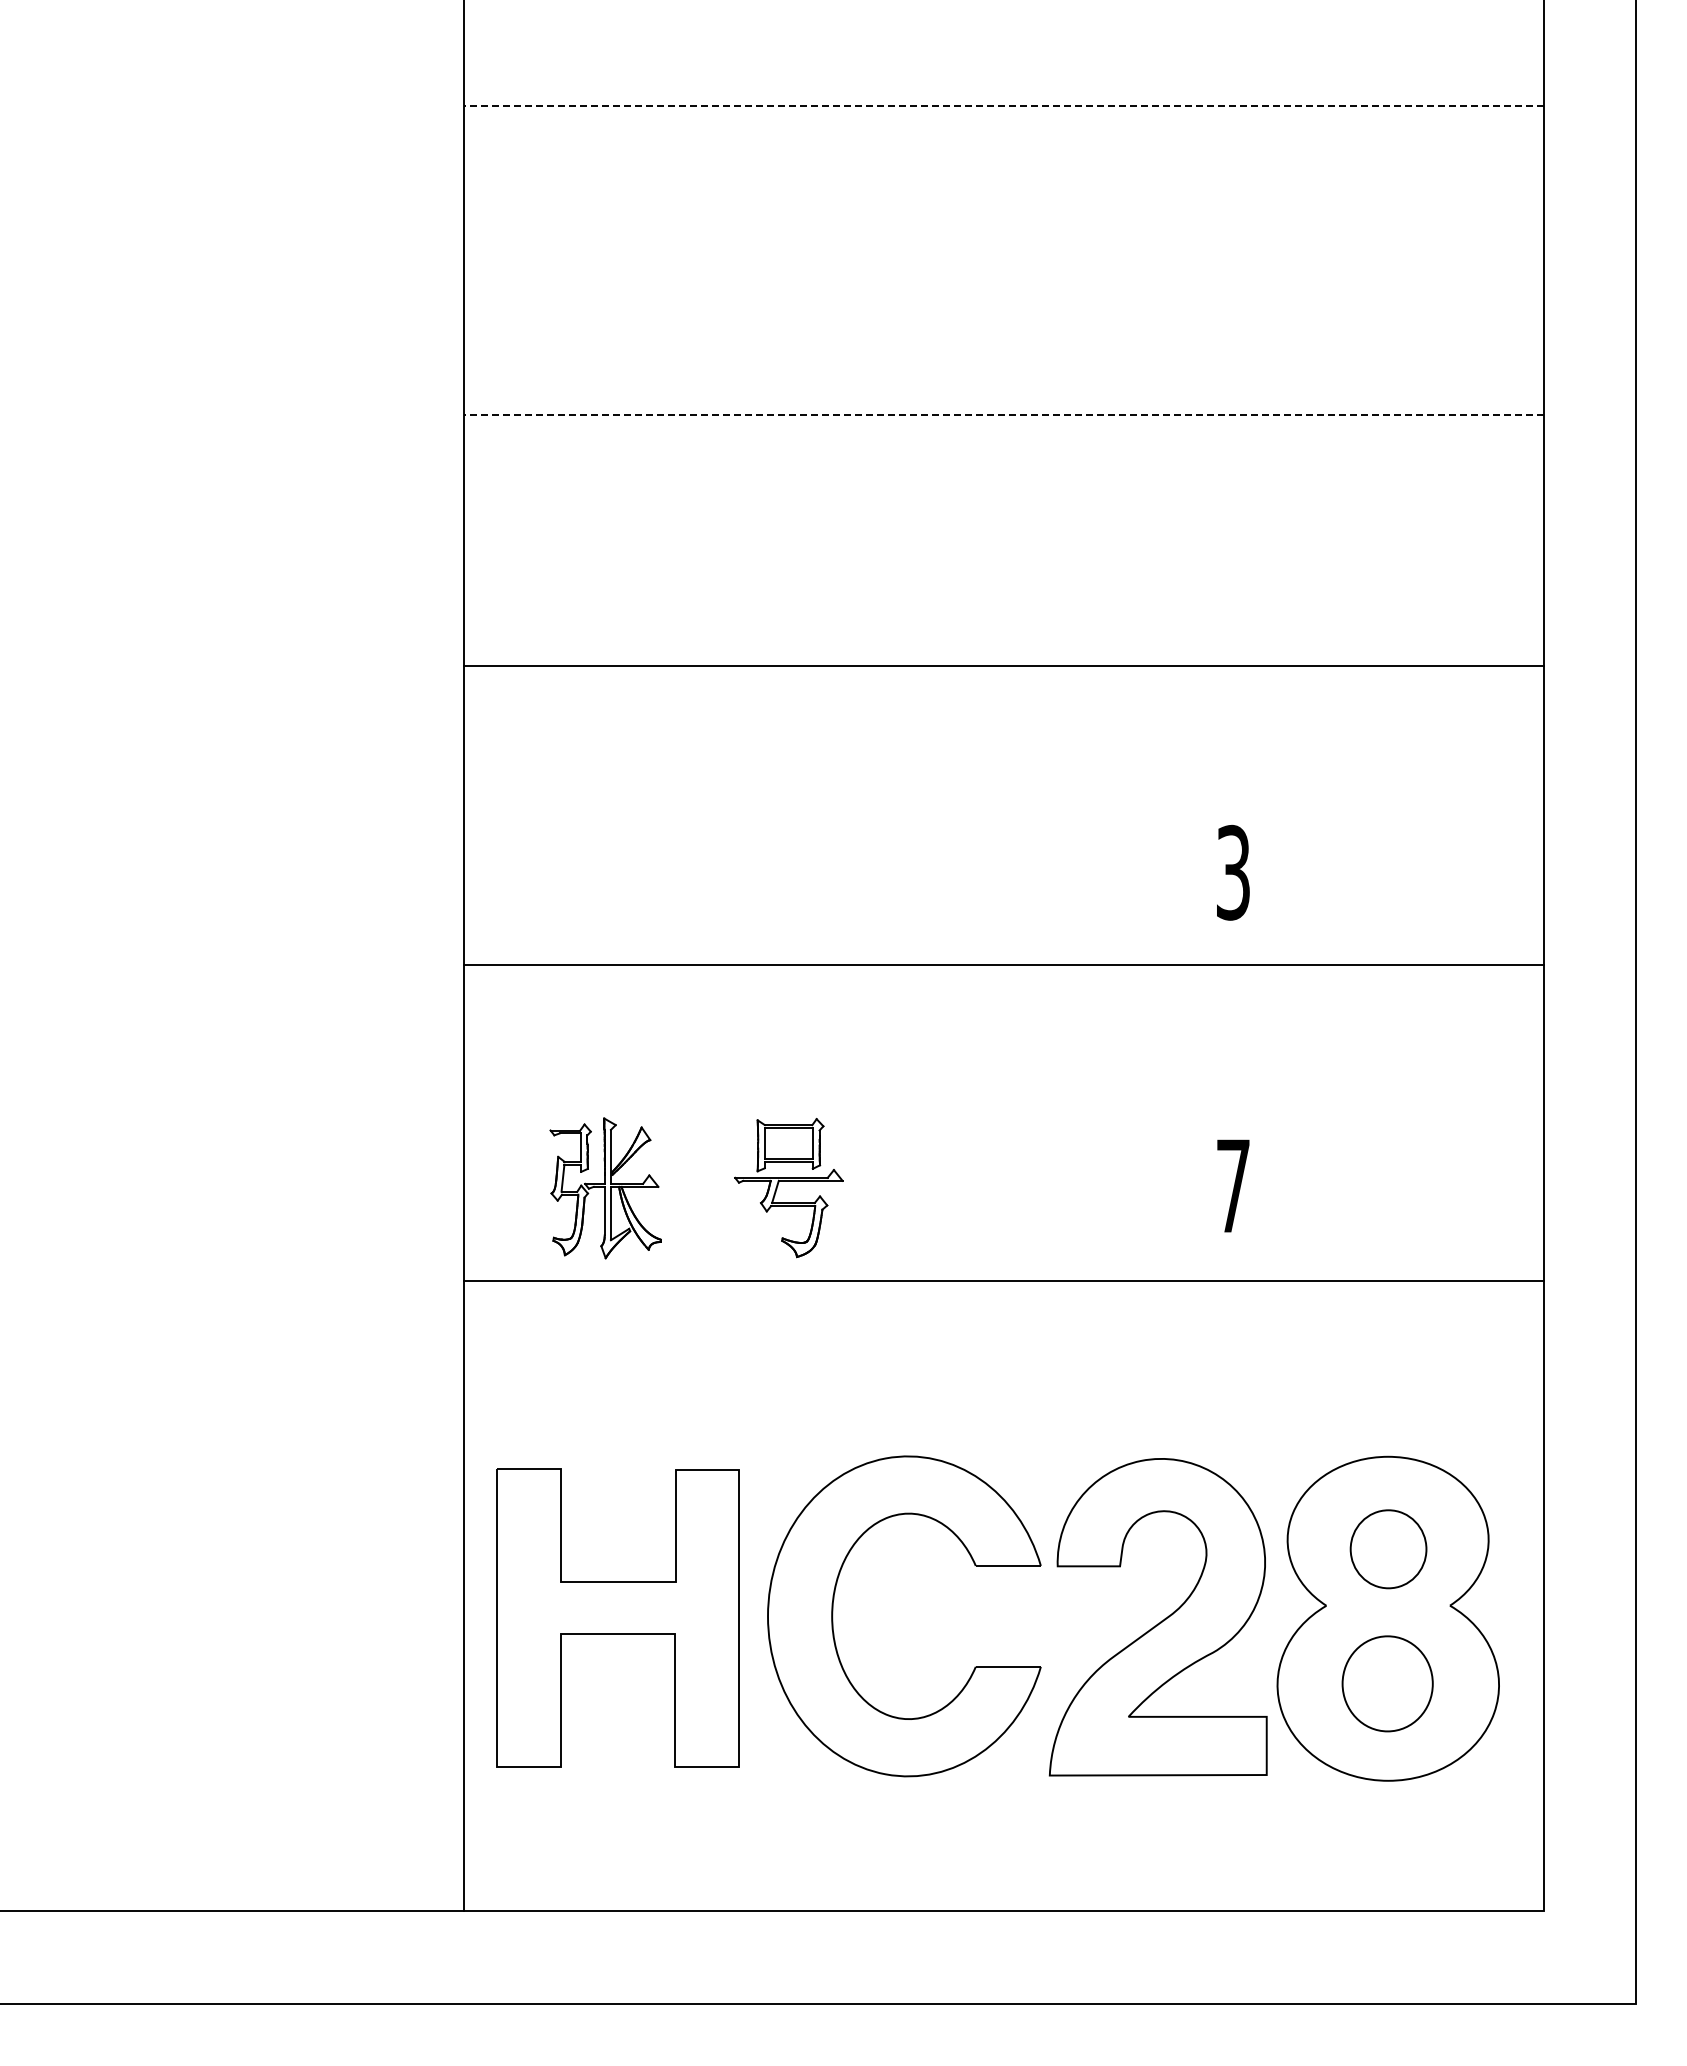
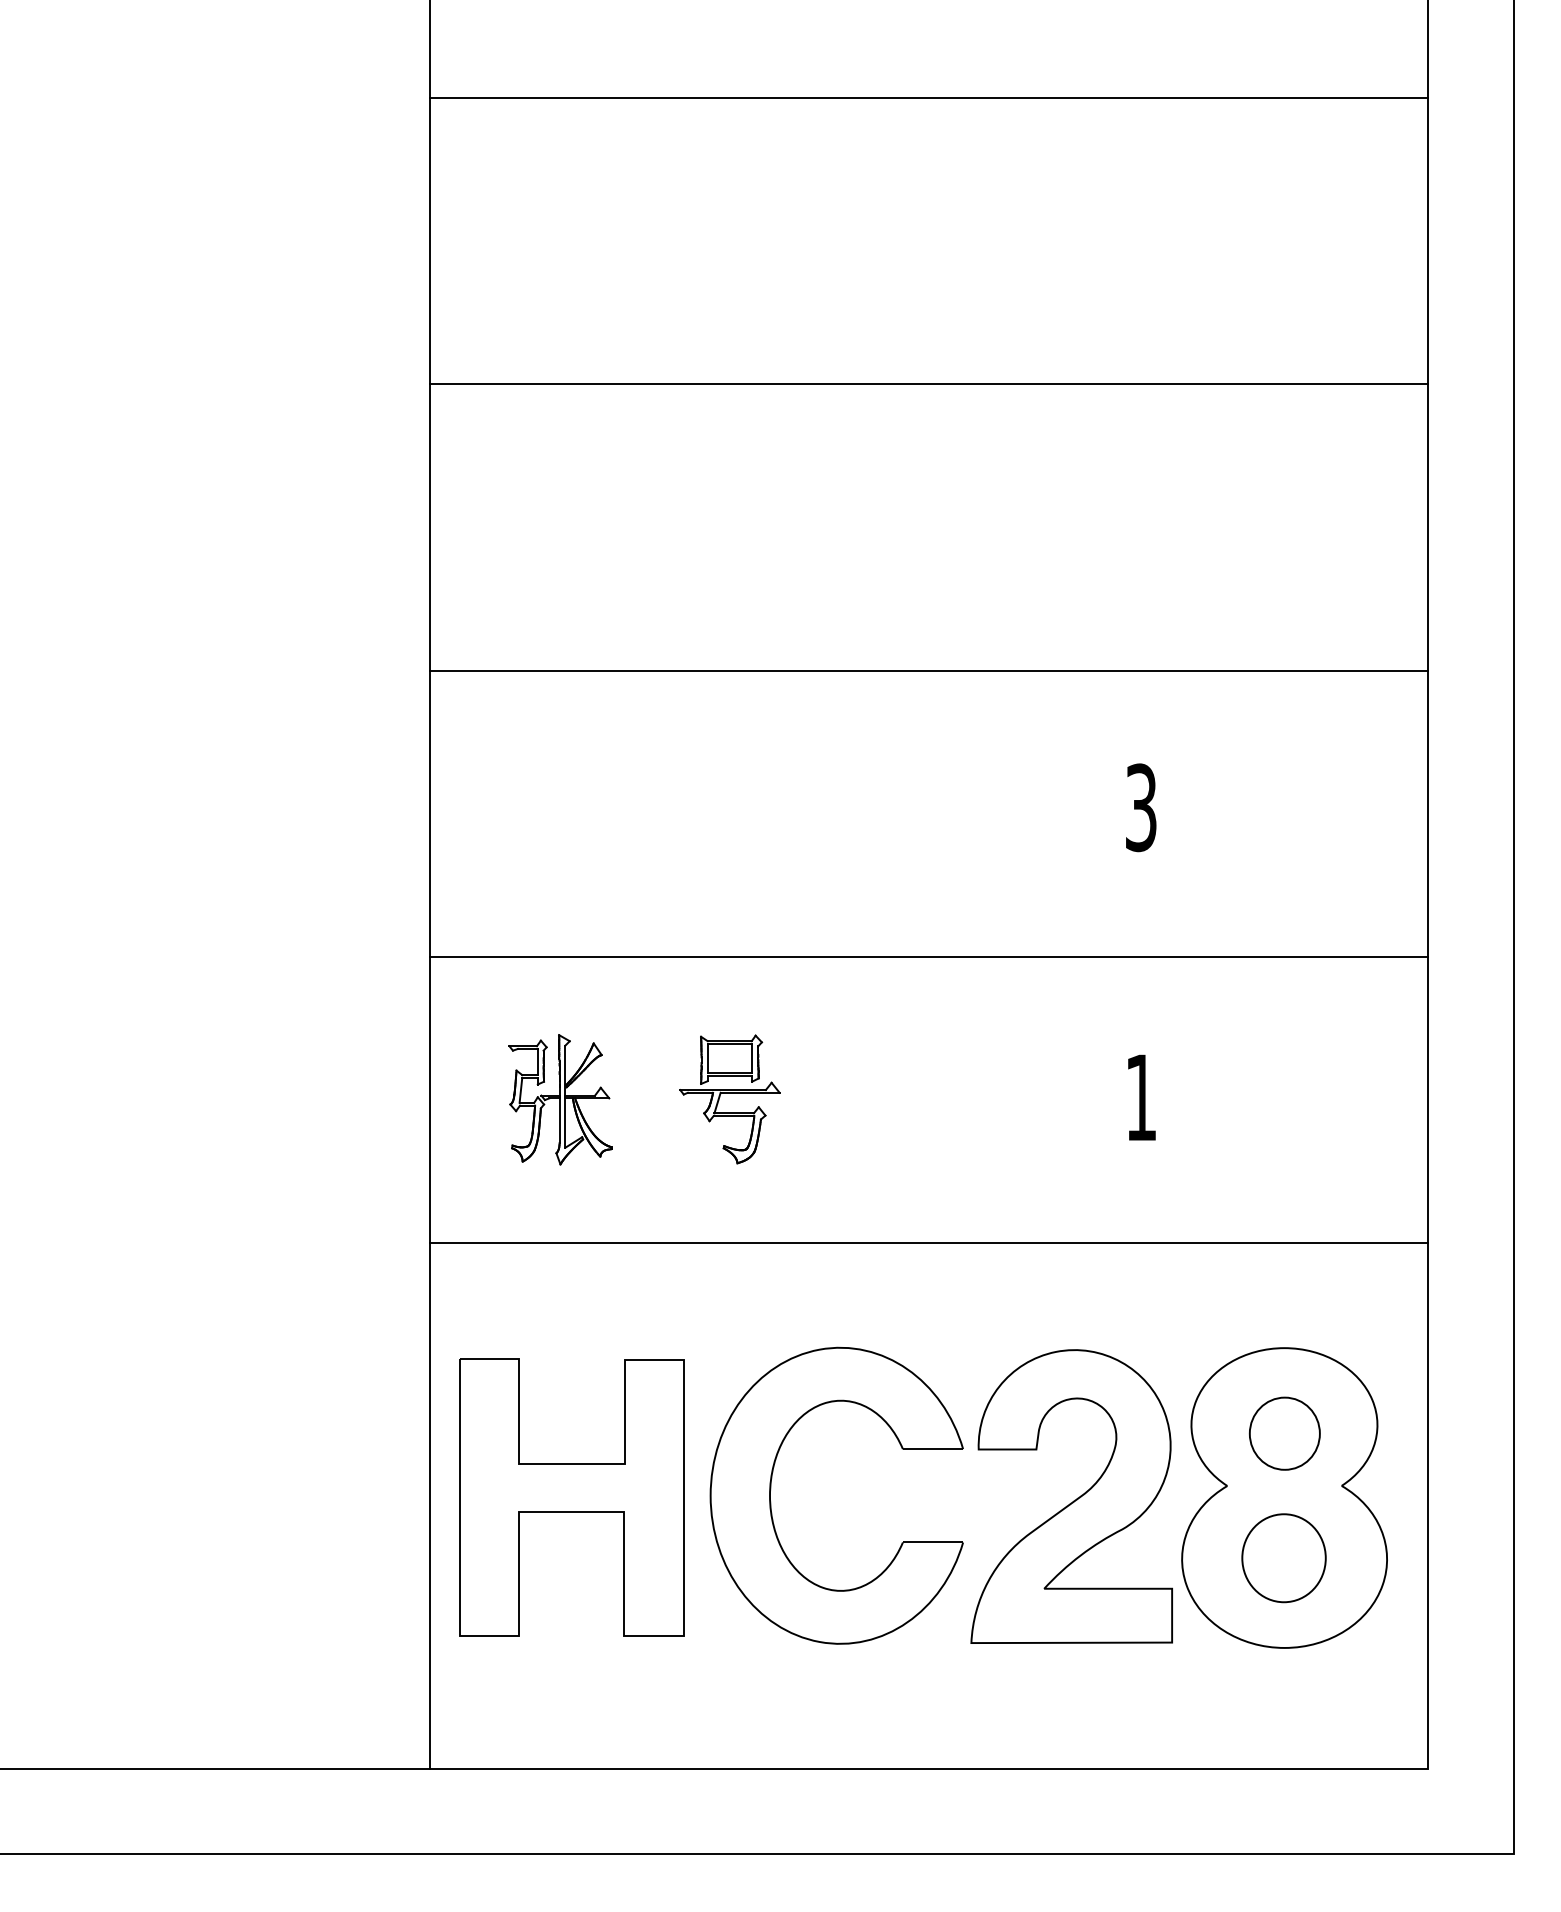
line: (1003, 106) -> (928, 98), dashed -> solid
line: (1003, 415) -> (928, 384), dashed -> solid
line: (1003, 665) -> (928, 670), moved
line: (1003, 964) -> (928, 956), moved
text: (1233, 1185) -> (1141, 1097), 7 -> 1
line: (1003, 1280) -> (928, 1242), moved

